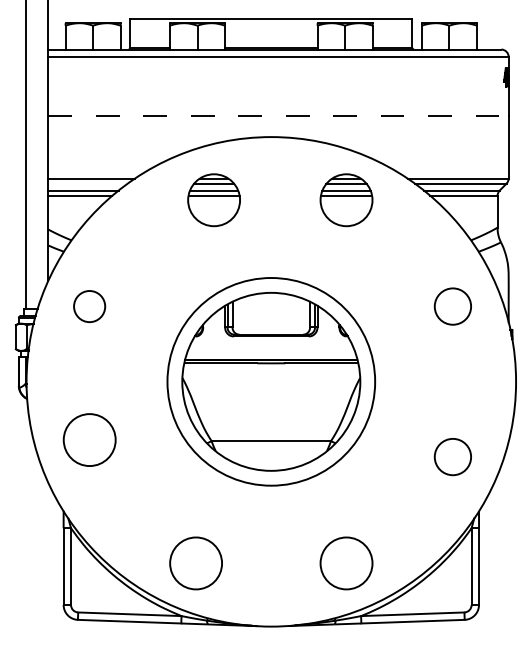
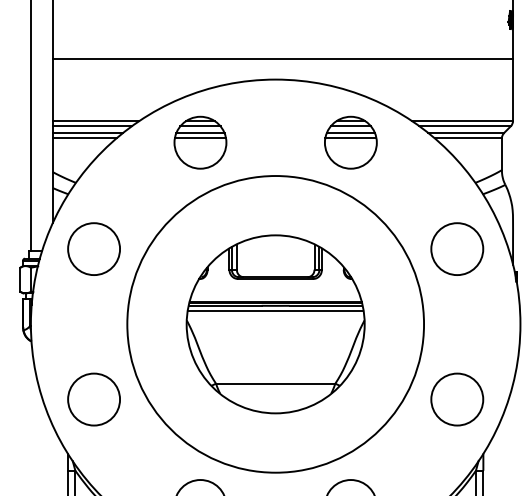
line: (279, 116) -> (283, 59), dashed -> solid
line: (87, 183) -> (91, 126), added
part: (213, 200) -> (199, 143), moved
circle: (89, 306) -> (93, 249), size x1.67
circle: (452, 306) -> (456, 249), size x1.43
line: (271, 368) -> (275, 311), added
circle: (270, 381) -> (274, 324), size x1.43
circle: (89, 439) -> (93, 399), moved
circle: (452, 456) -> (456, 399), size x1.43

